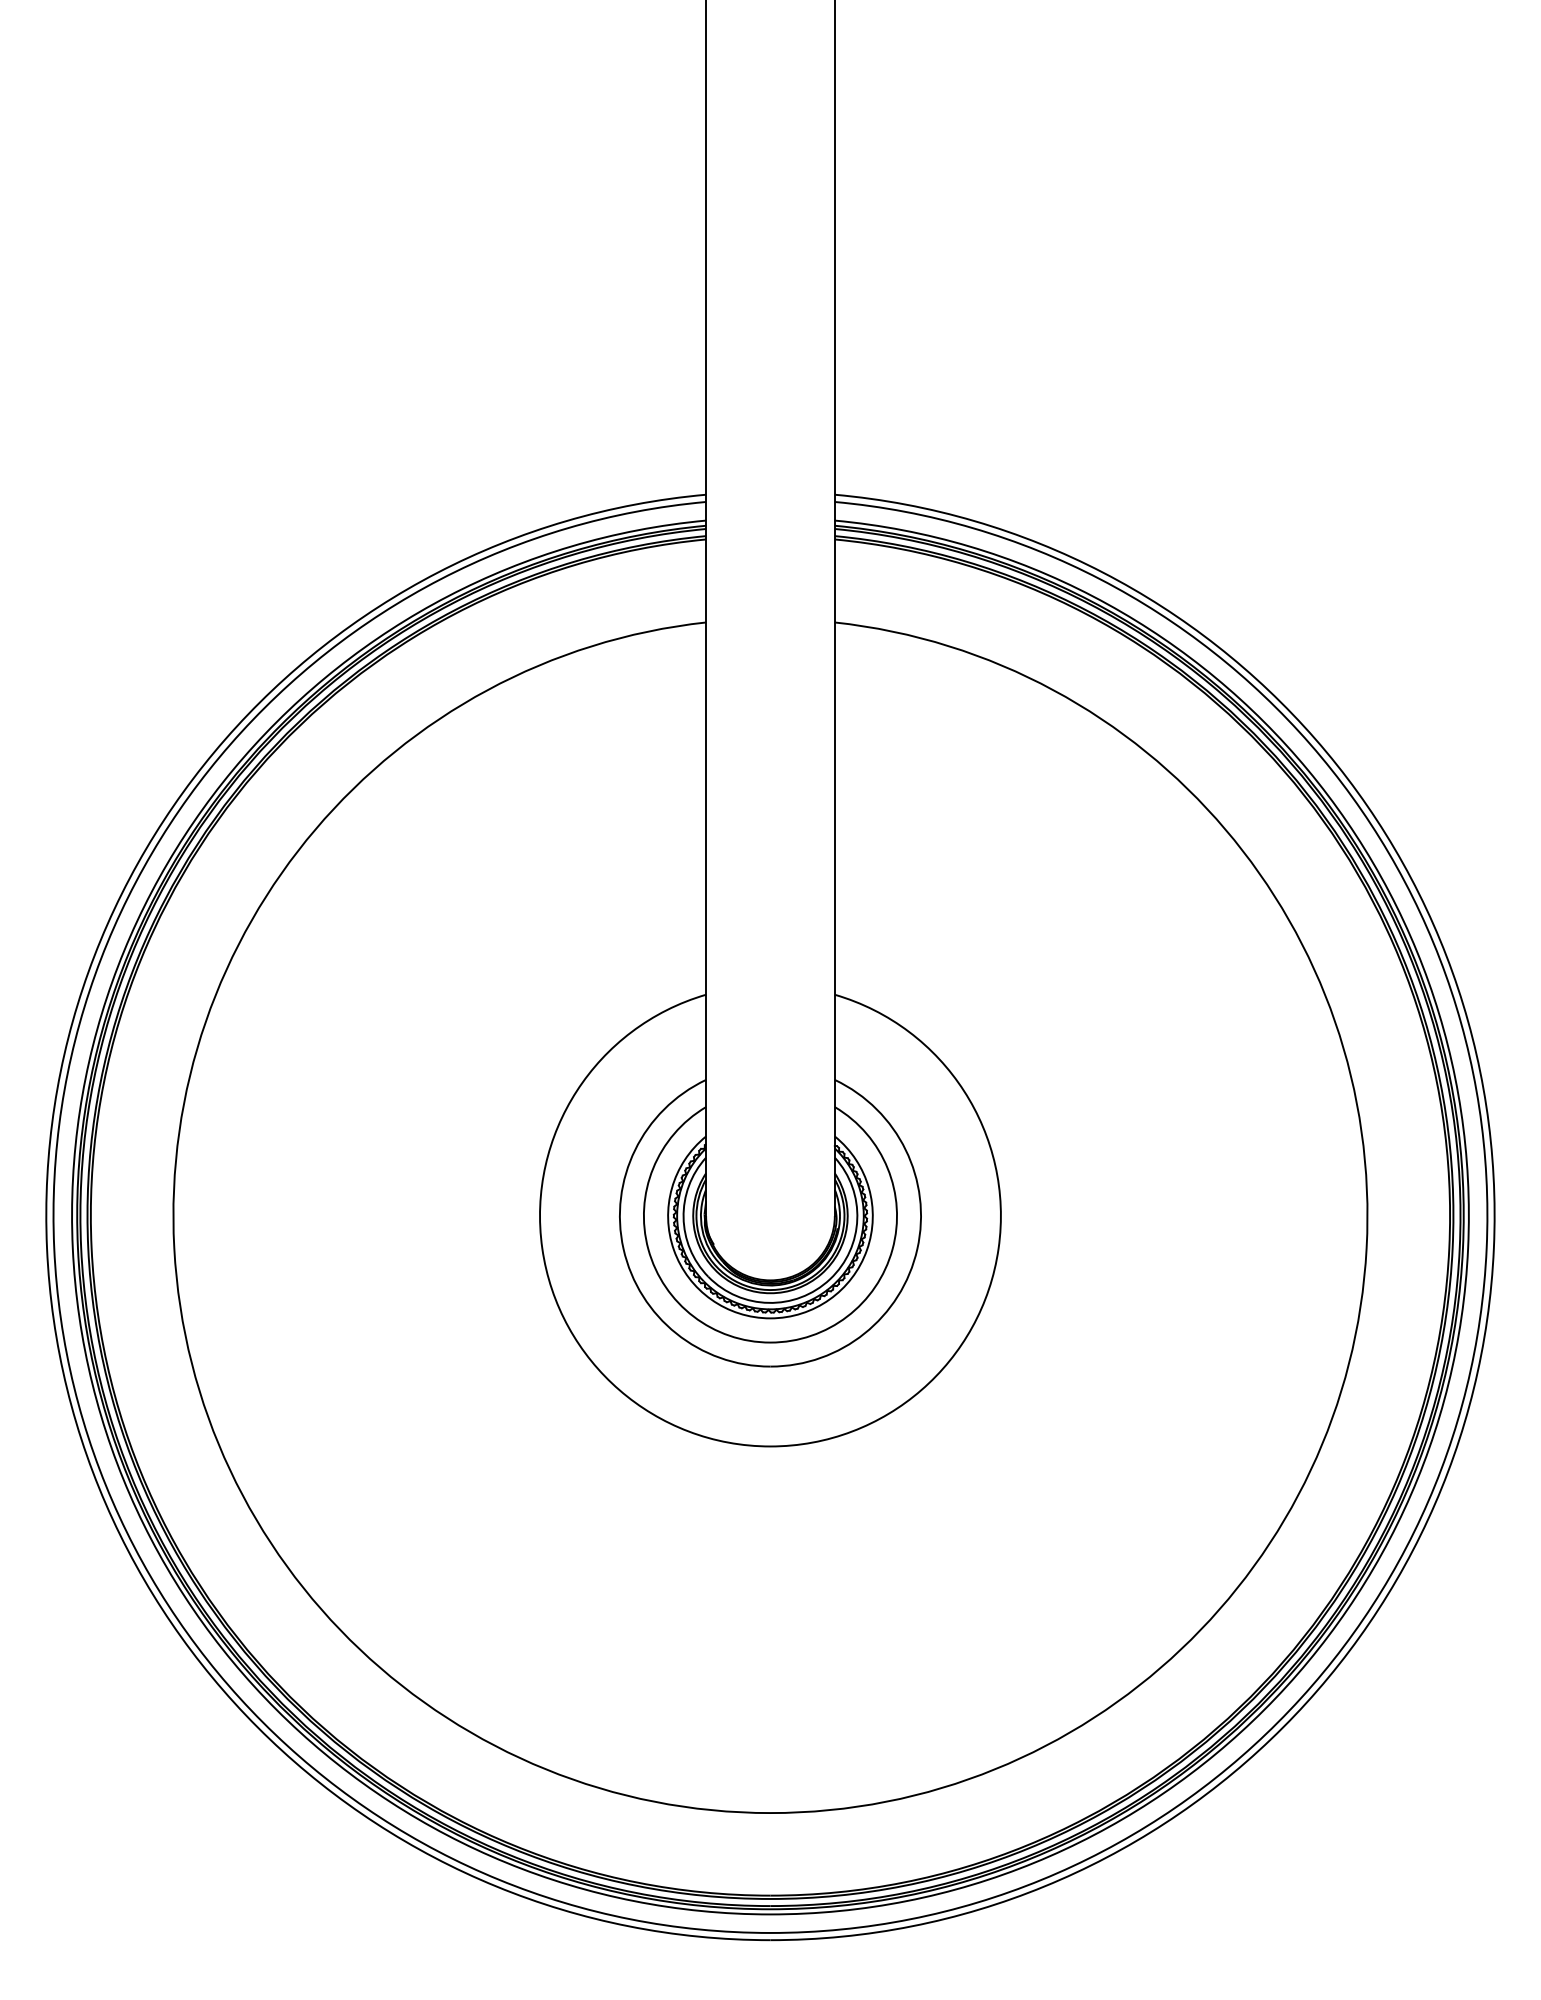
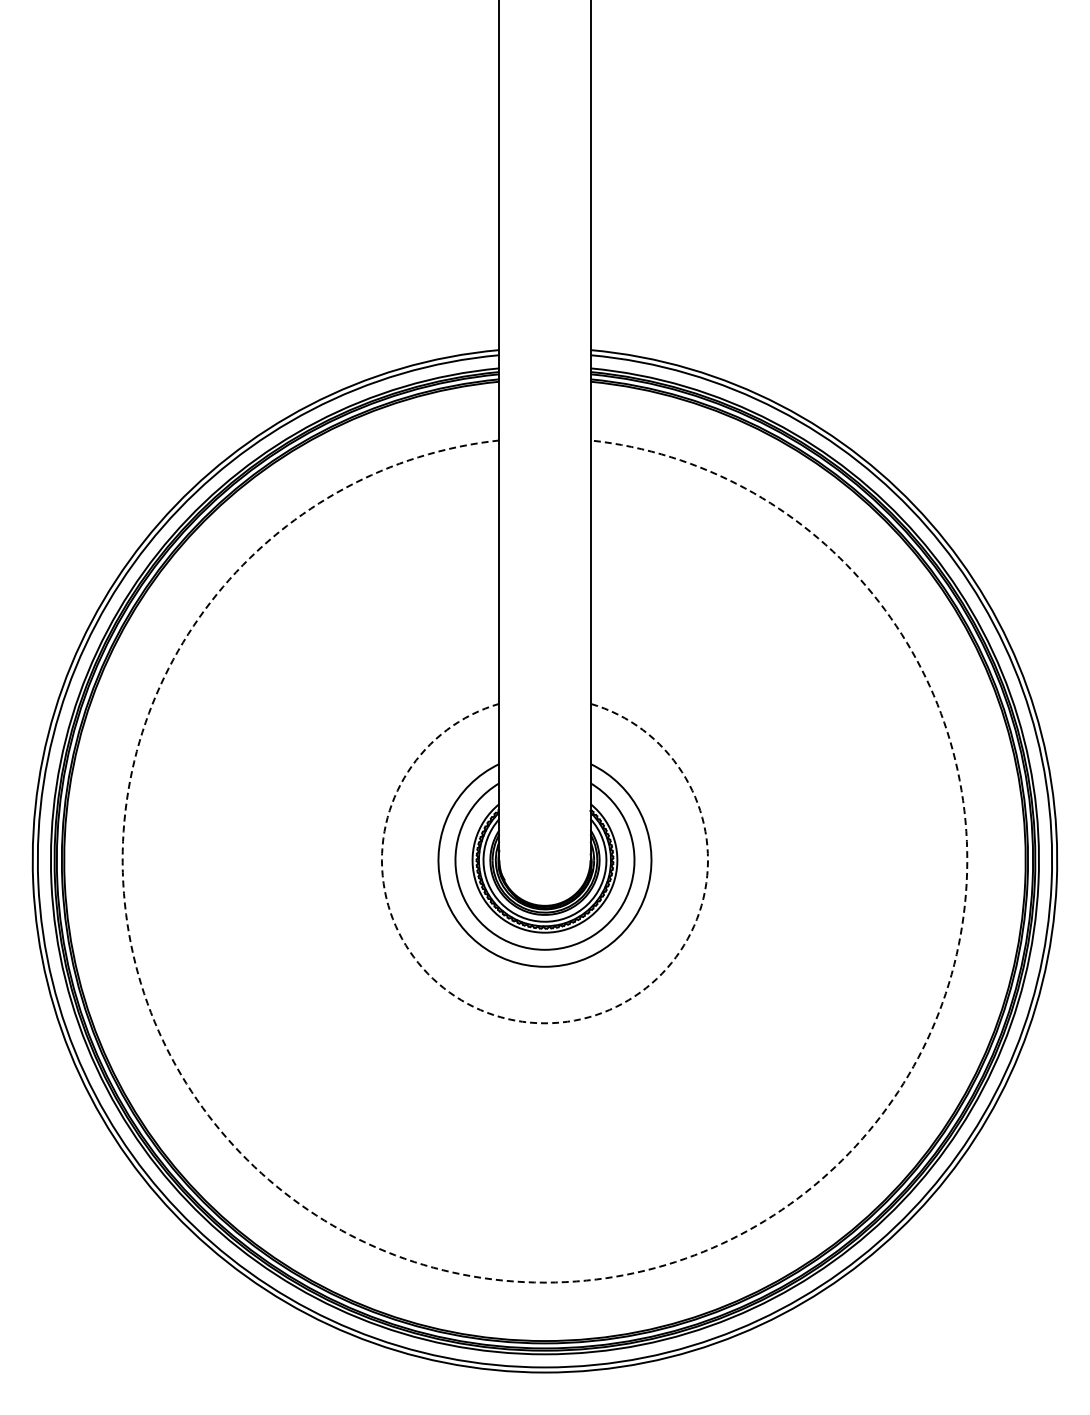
arc: (769, 1446) -> (544, 1023), solid -> dashed
arc: (769, 1812) -> (544, 1282), solid -> dashed

